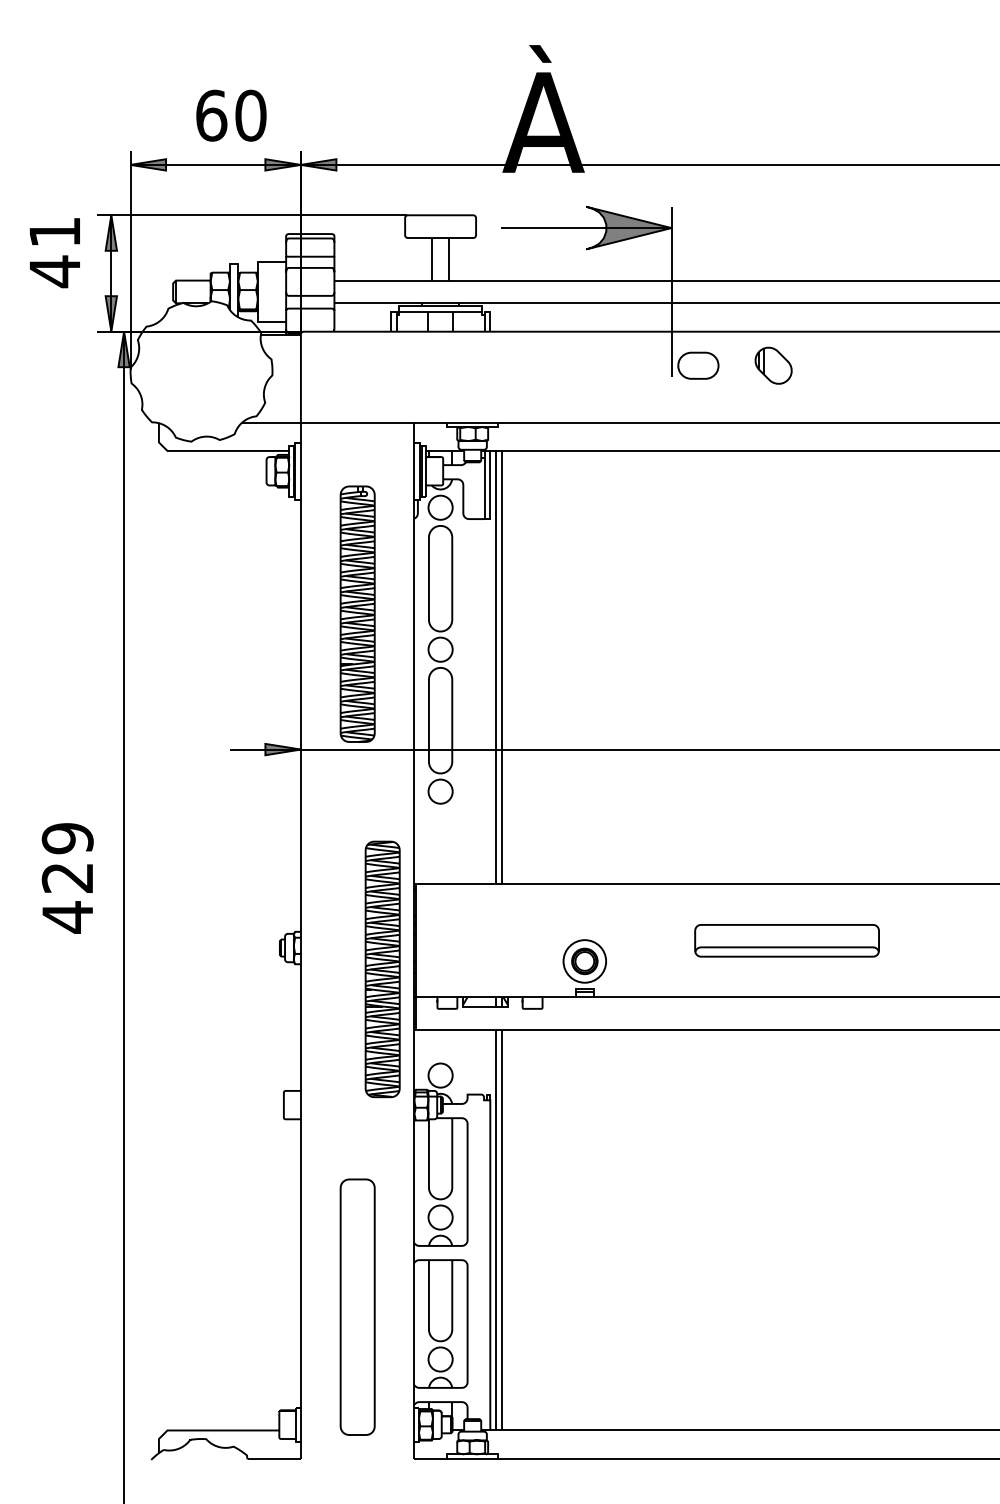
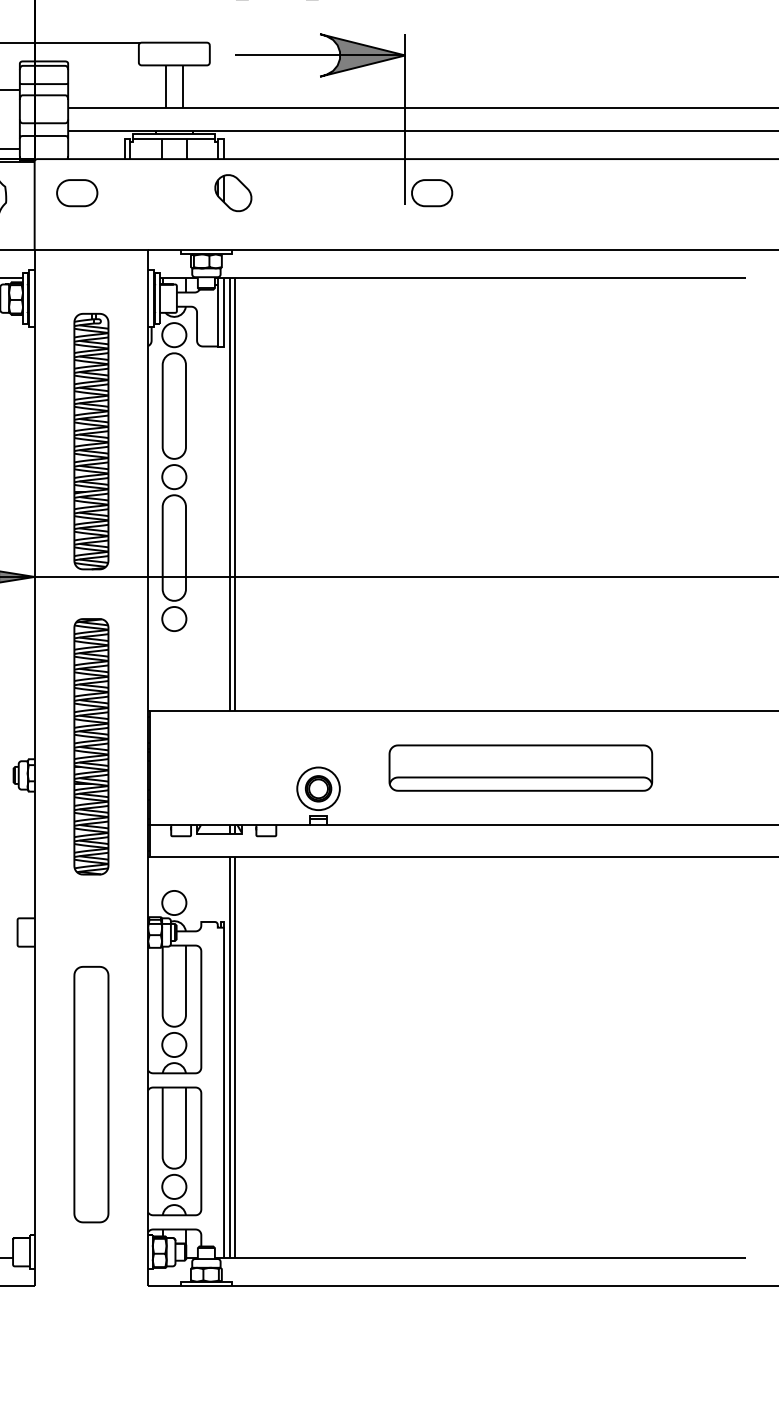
part: (343, 365) -> (77, 192), added
part: (773, 365) -> (233, 192), moved
part: (786, 940) -> (520, 767), size x1.43
part: (382, 969) -> (91, 746), moved
part: (357, 1306) -> (91, 1093), moved

